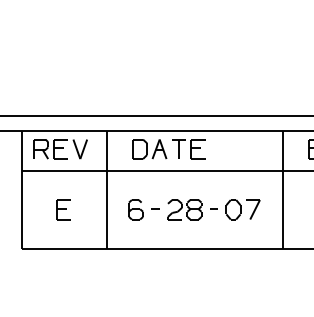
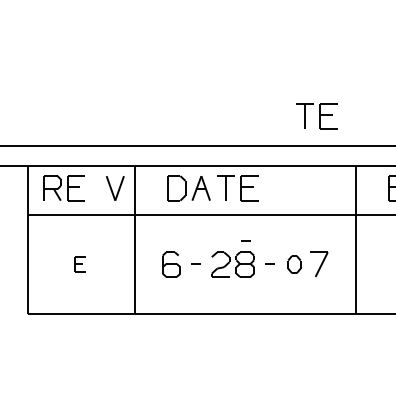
part: (250, 92) -> (316, 116), added
part: (80, 149) -> (115, 188), moved
curve: (194, 190) -> (245, 240), added
part: (63, 209) -> (80, 264), size x0.6
part: (233, 209) -> (294, 264), size x0.7

